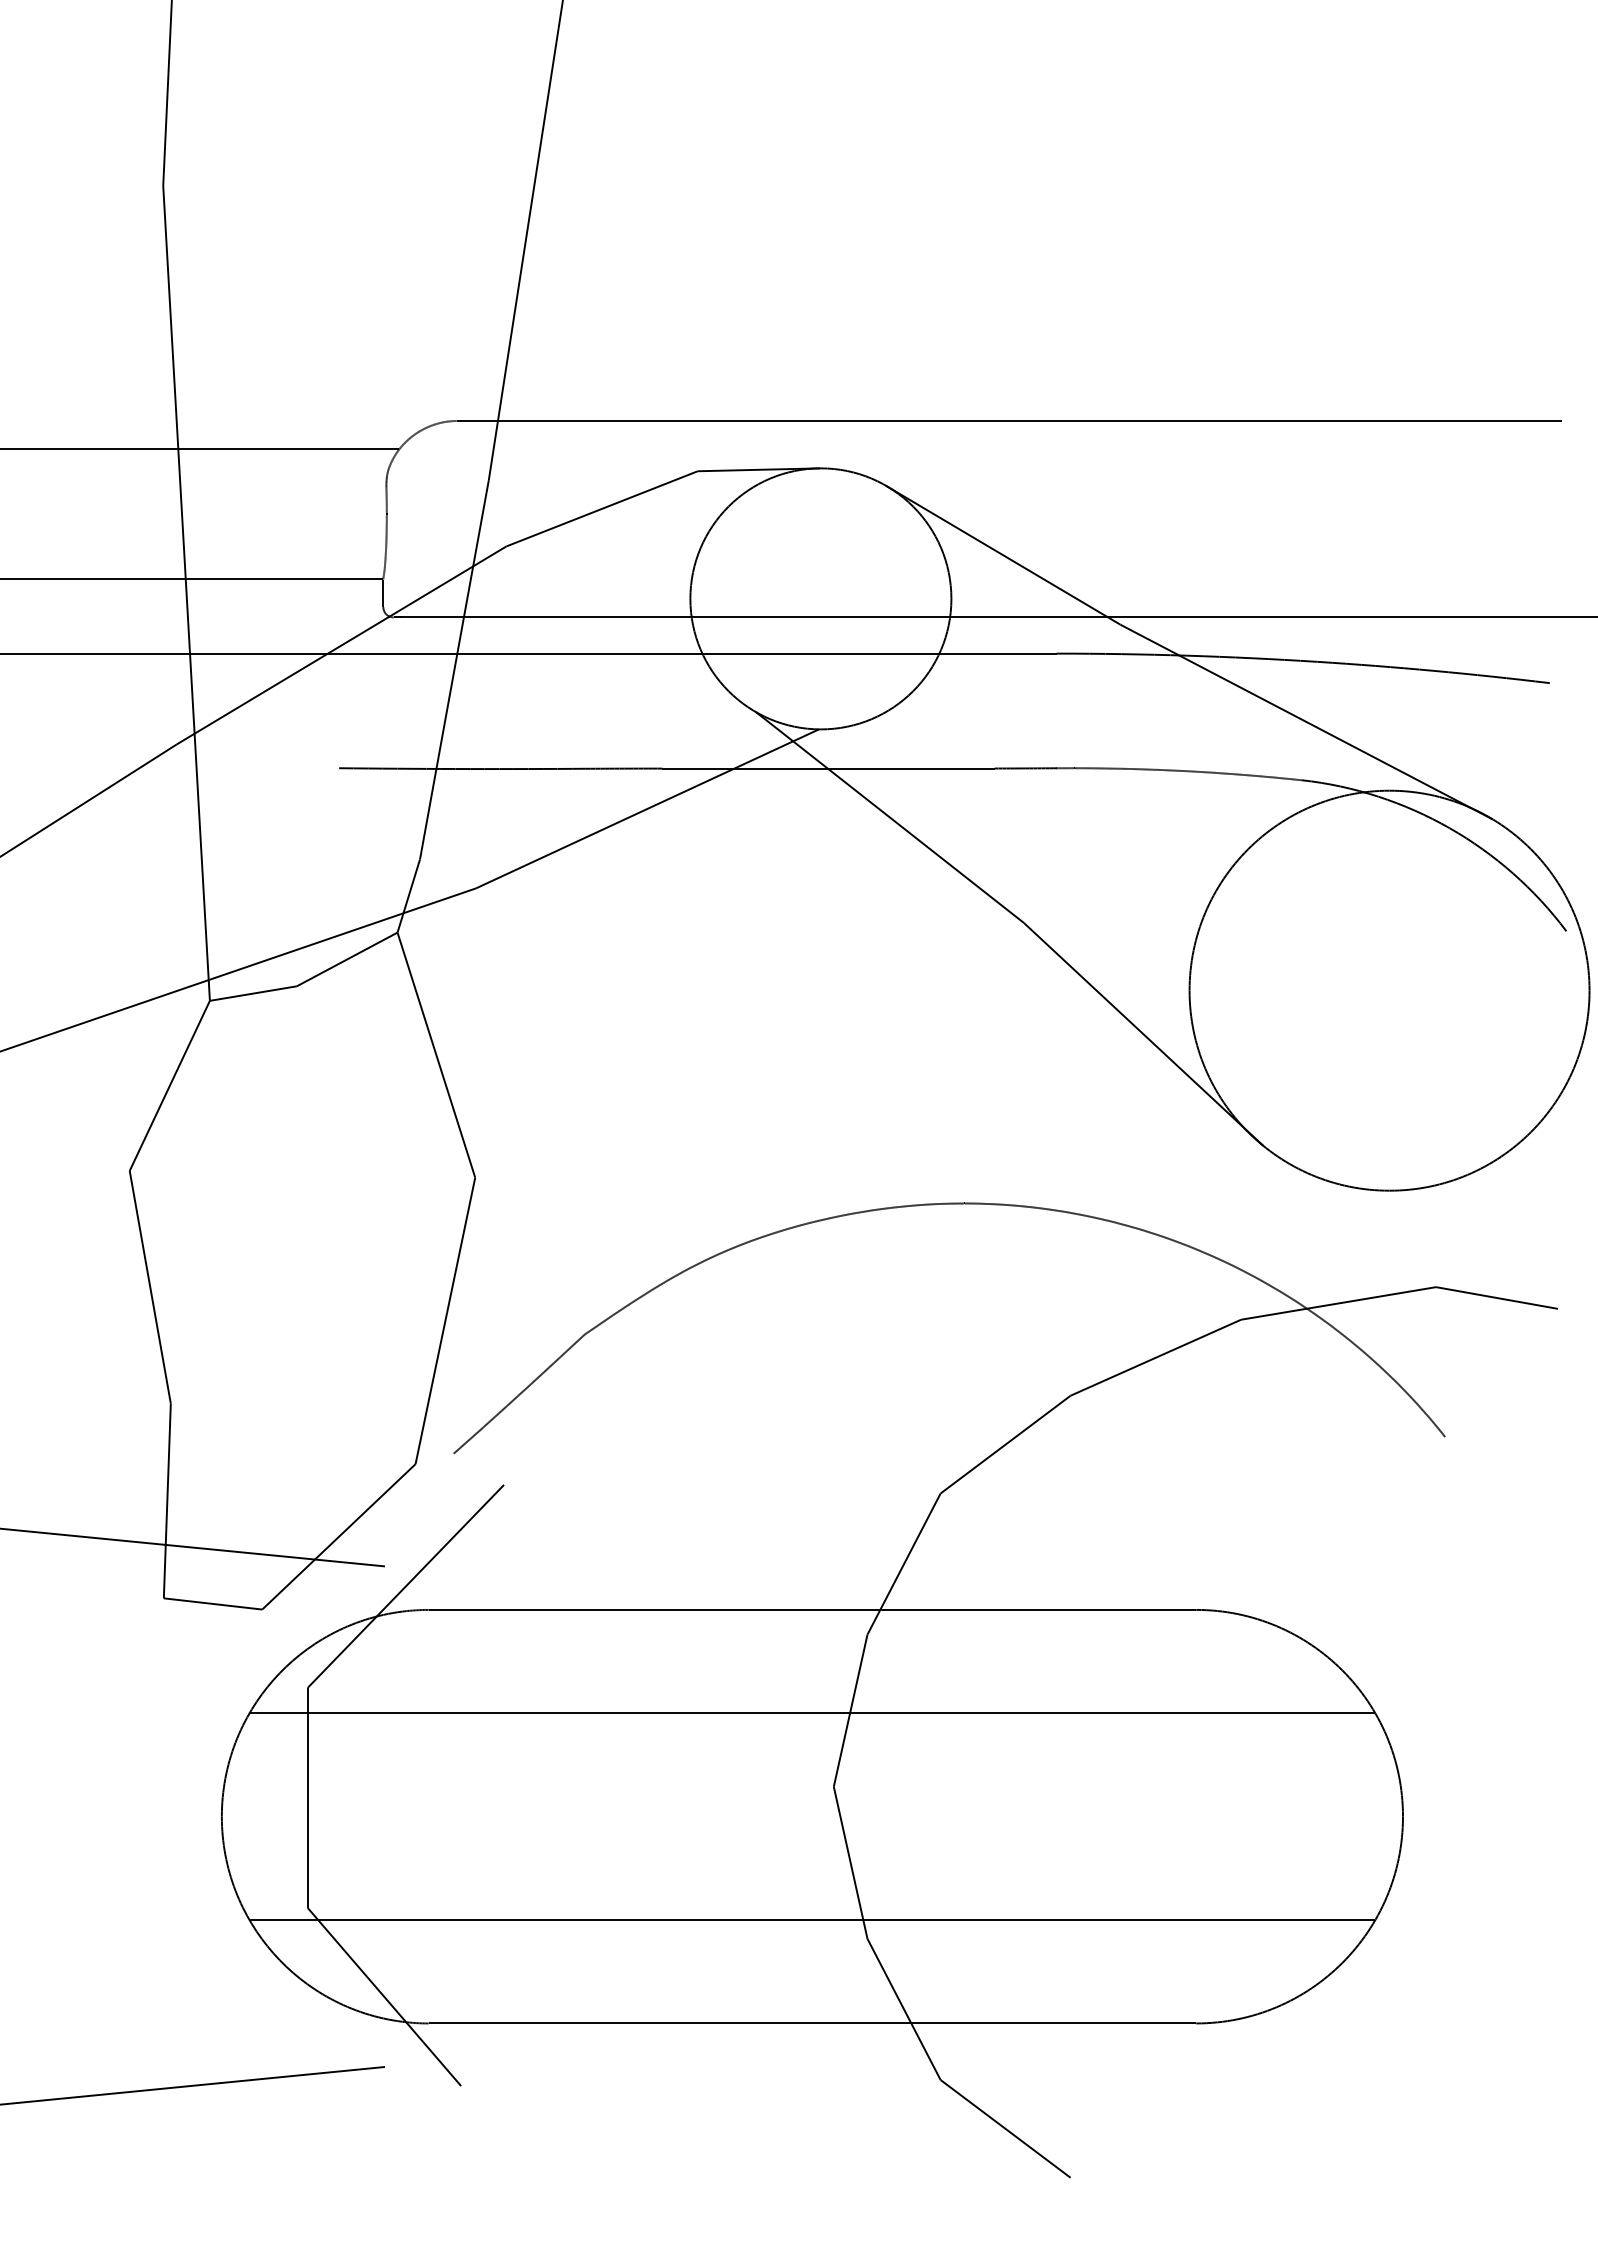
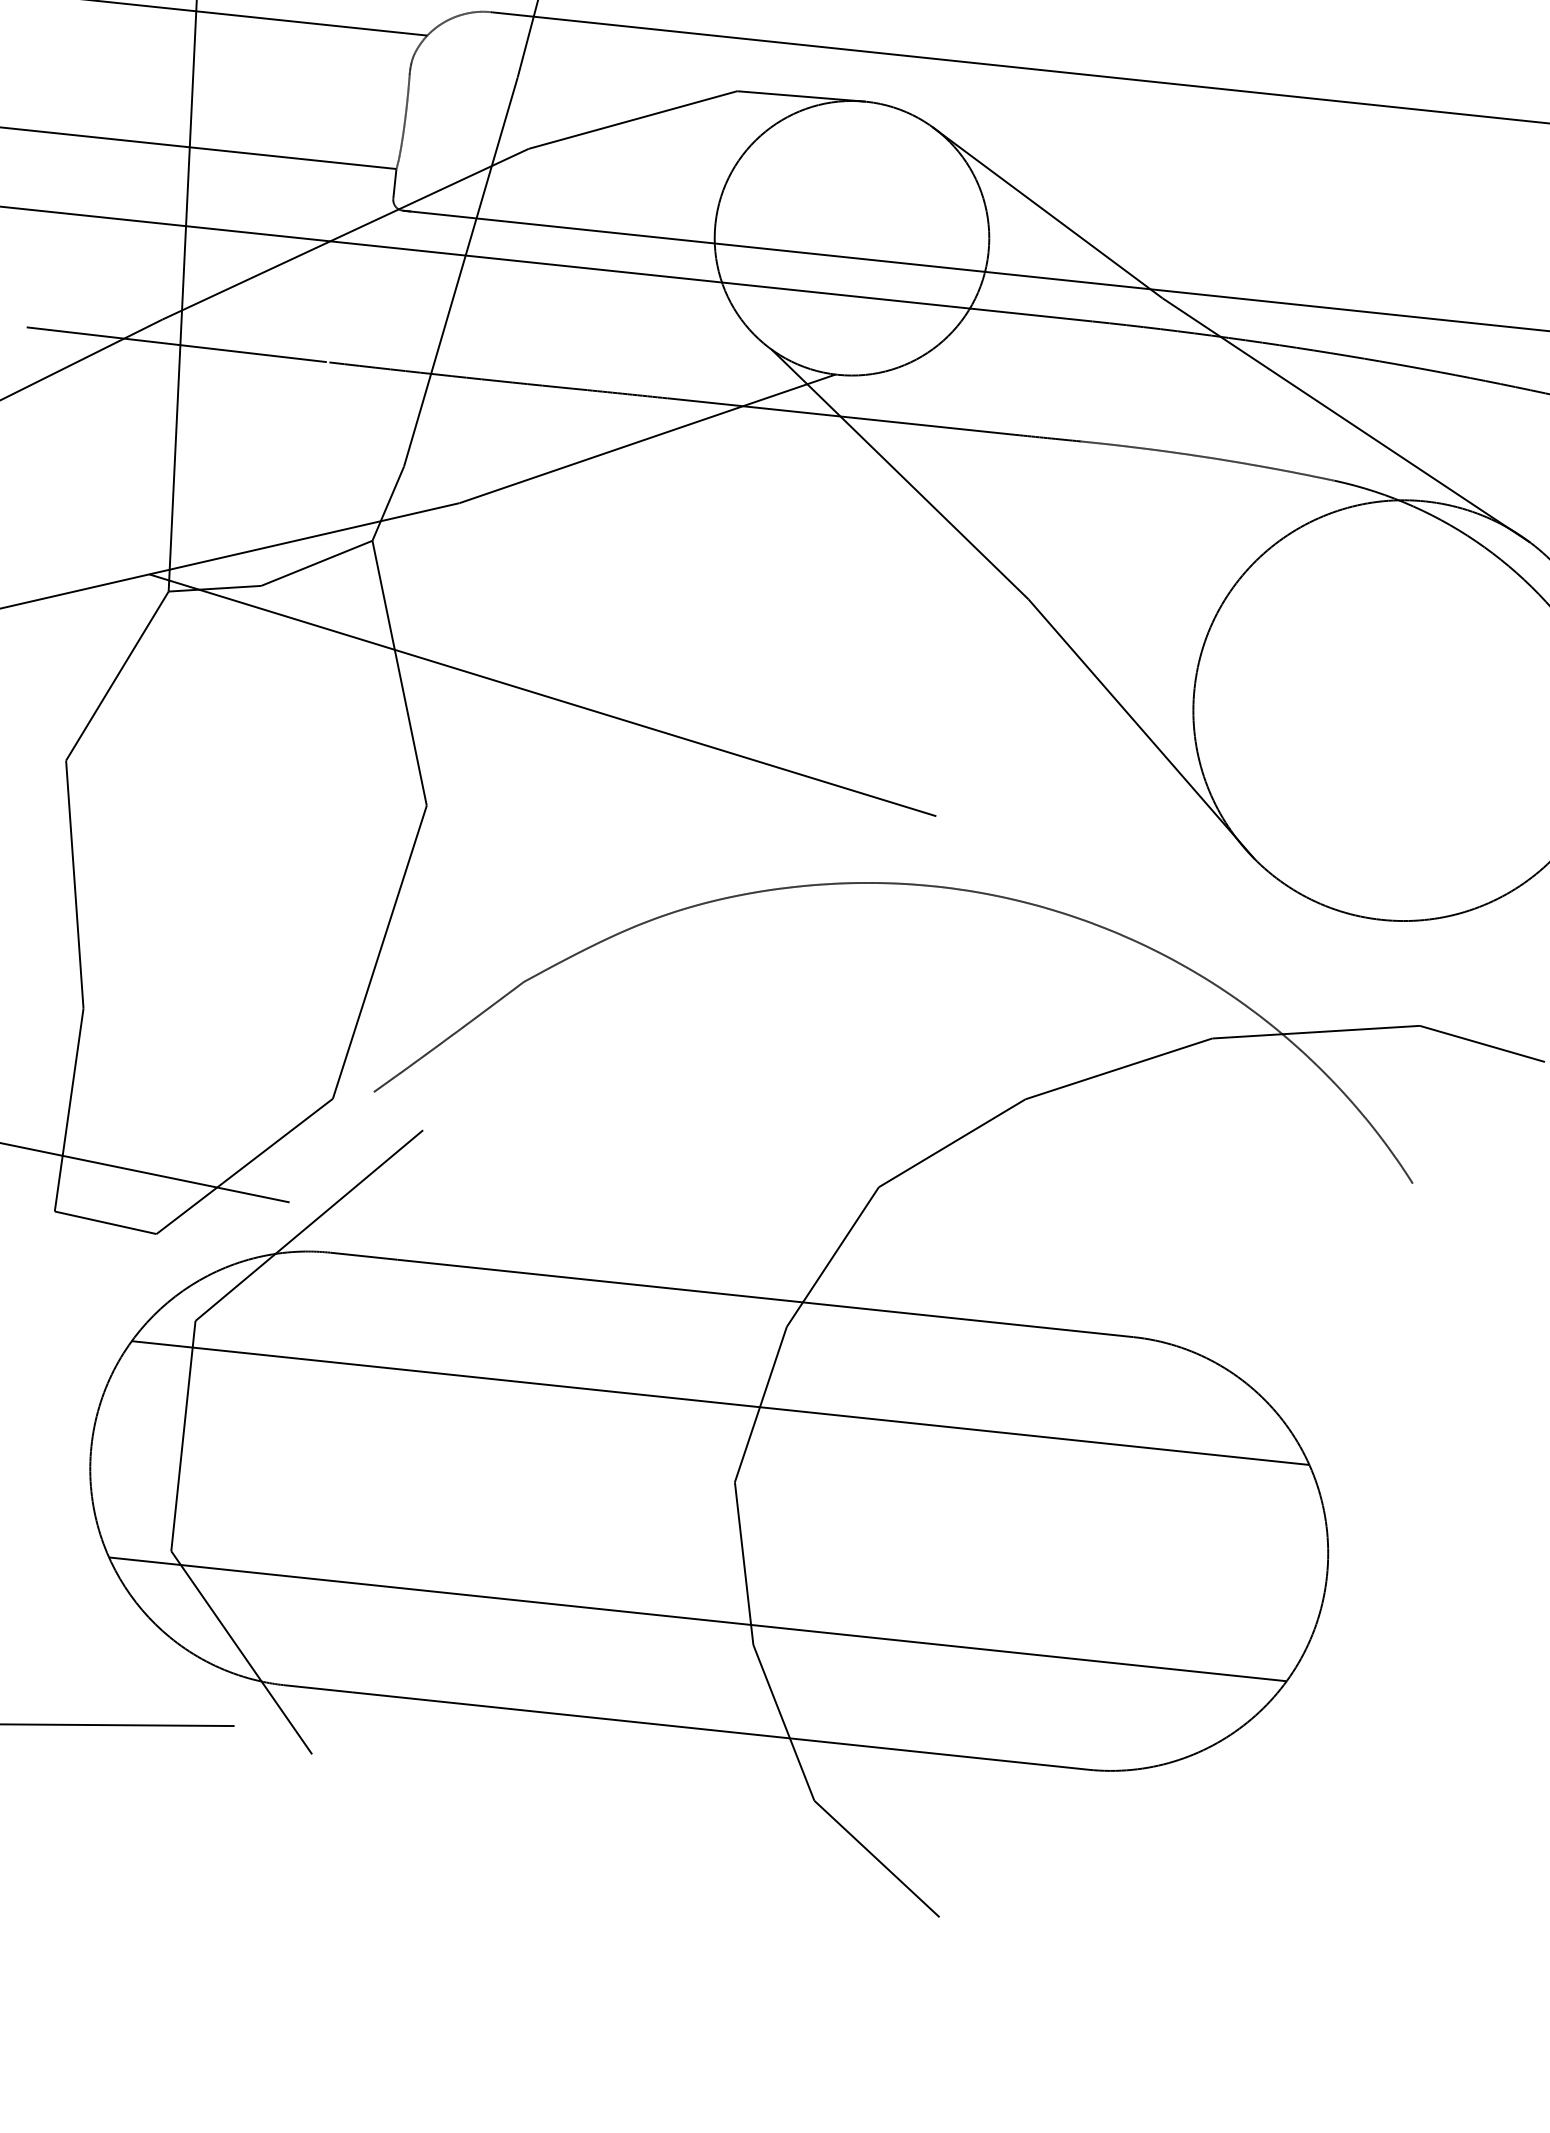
line: (192, 766) -> (176, 344), added
line: (573, 1061) -> (542, 694), added

